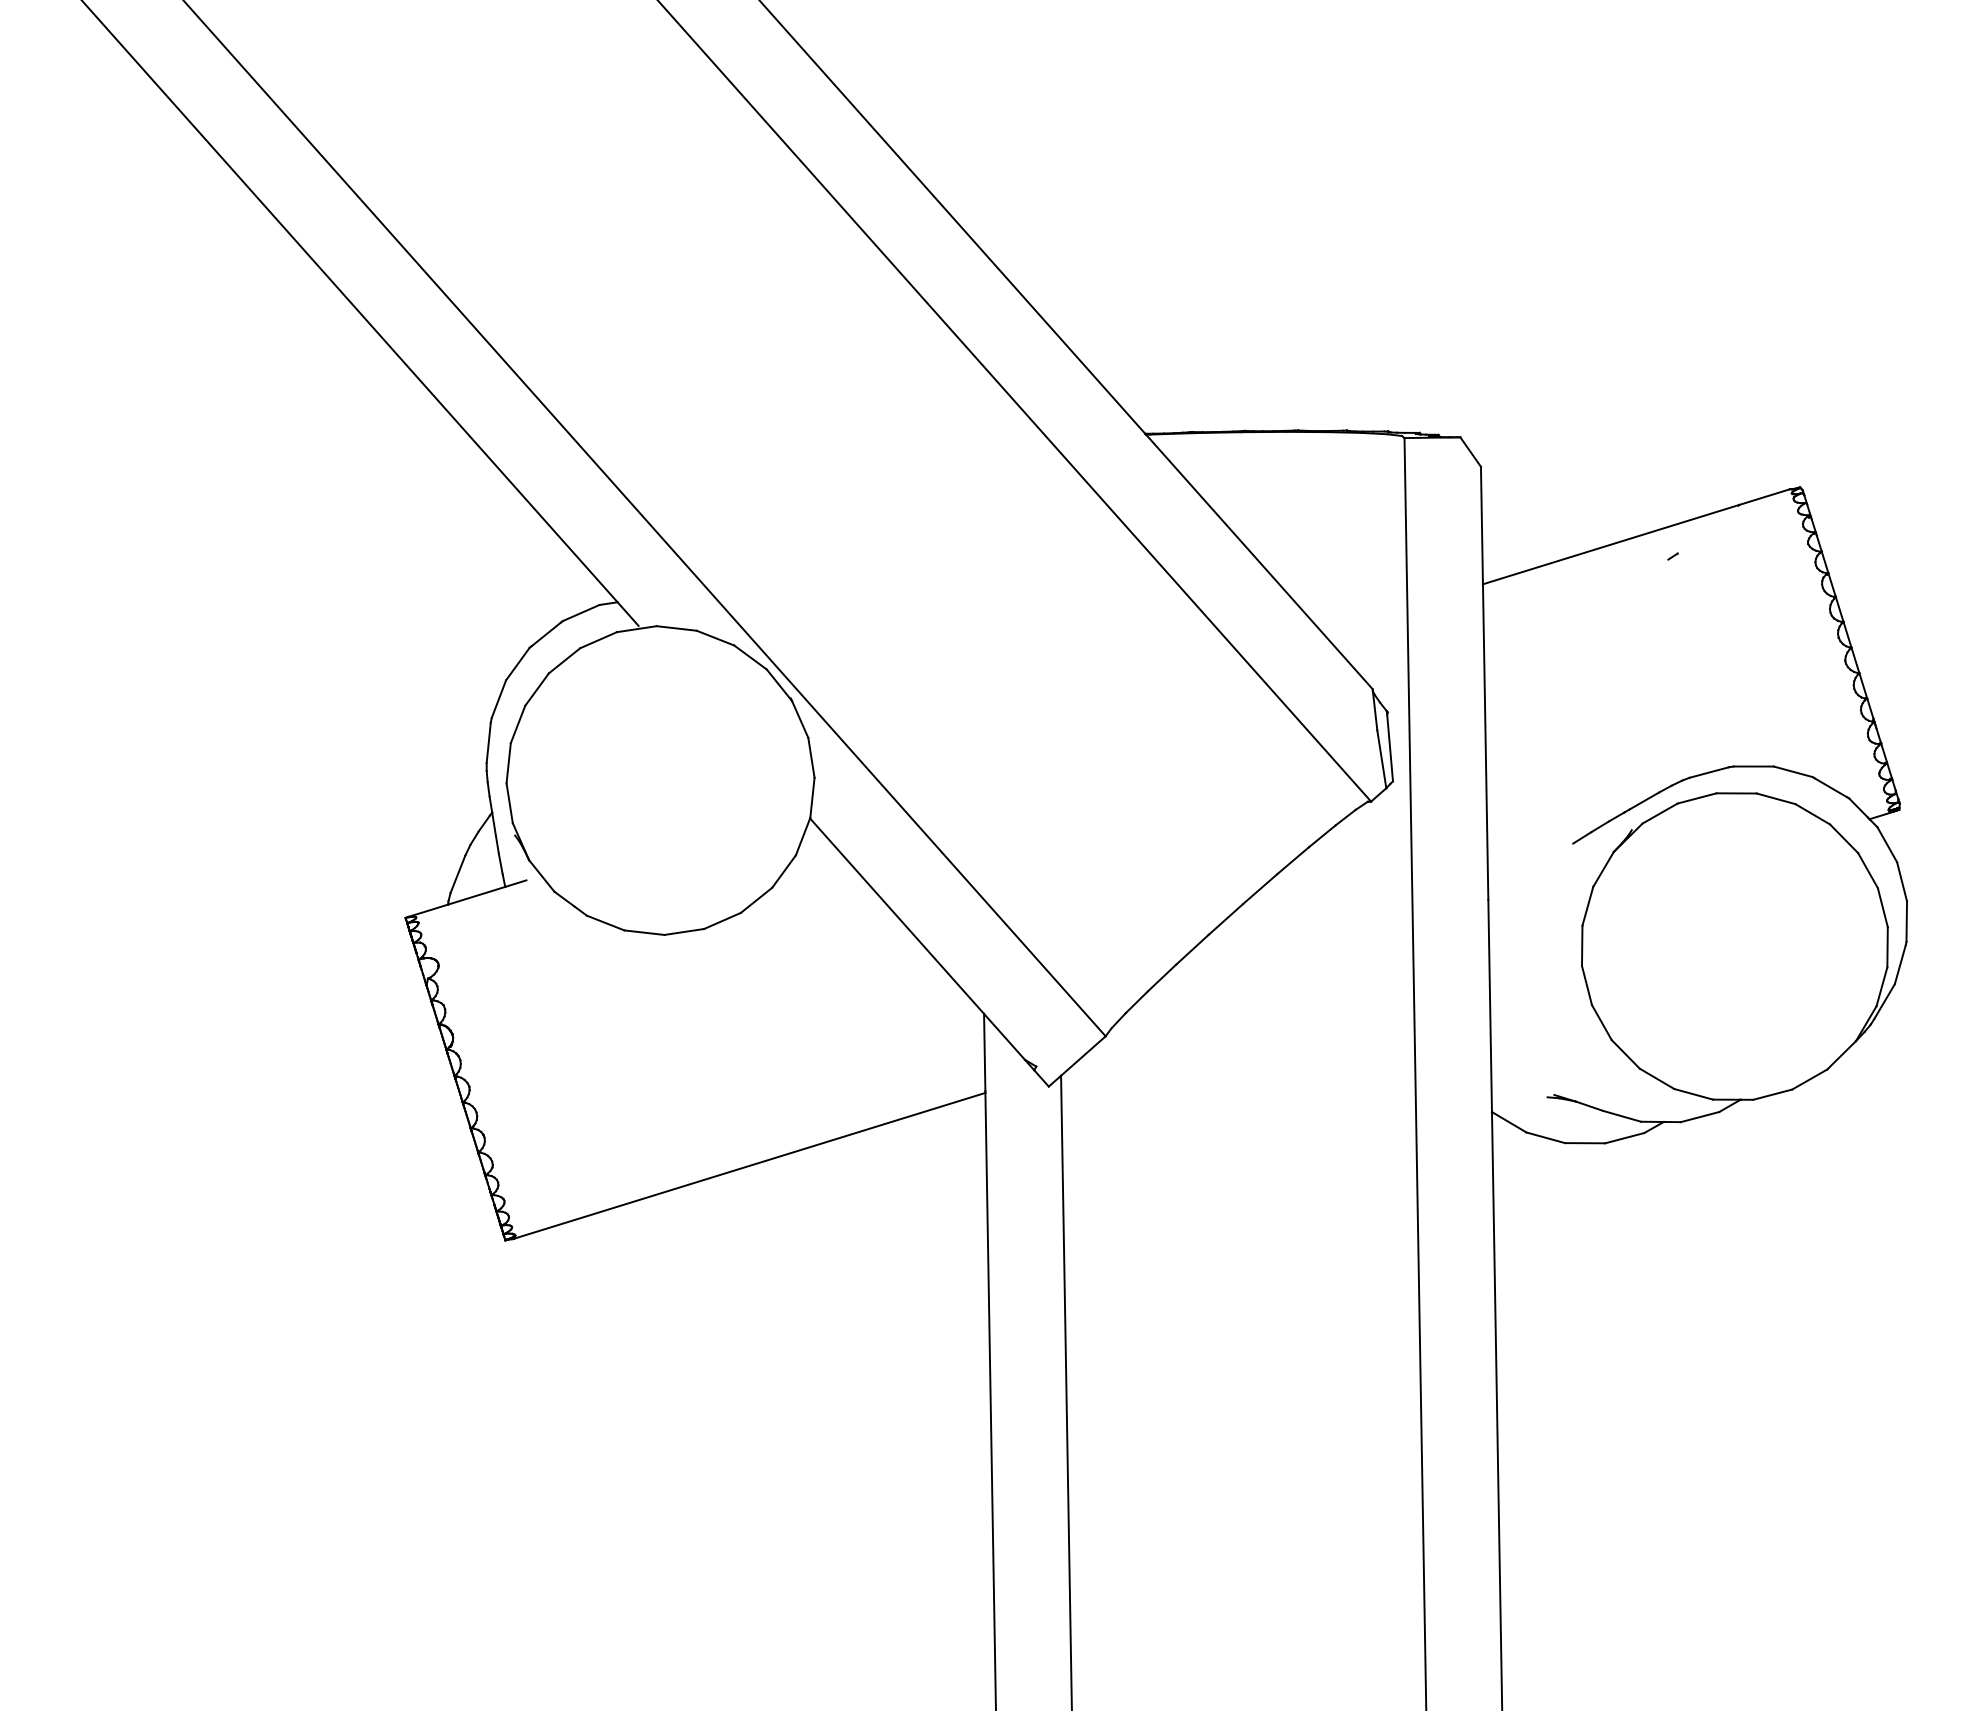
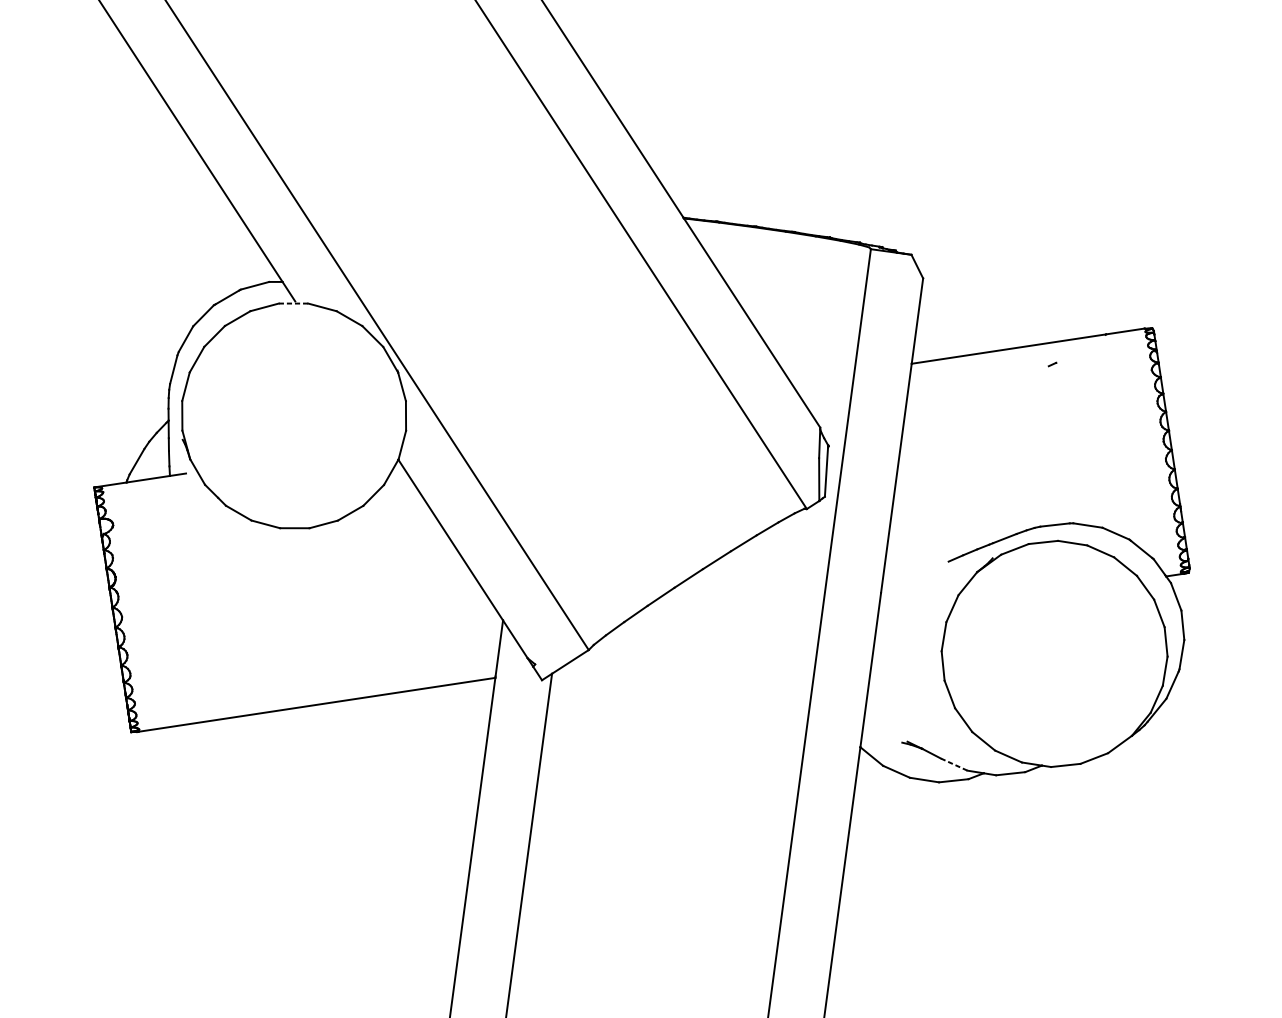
line: (637, 629) -> (294, 303), solid -> dashed
line: (1622, 1116) -> (954, 764), solid -> dashed

